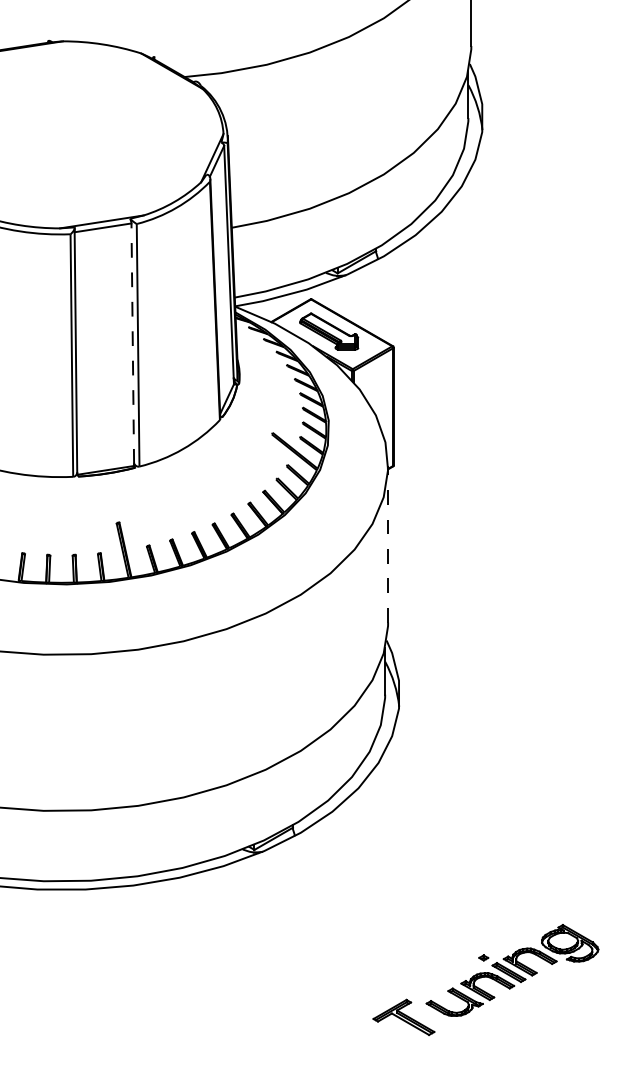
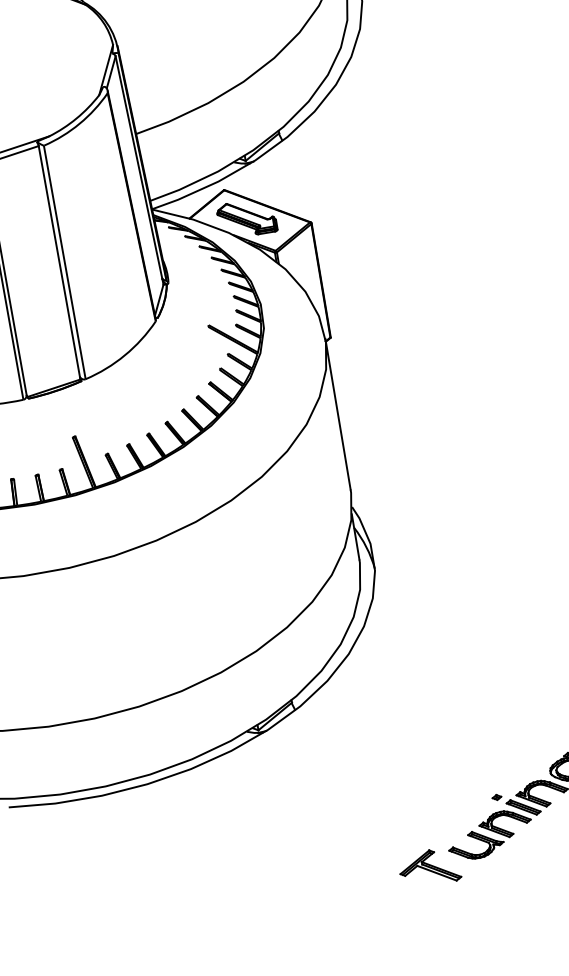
line: (132, 343) -> (59, 261), dashed -> solid
line: (388, 544) -> (338, 414), dashed -> solid

